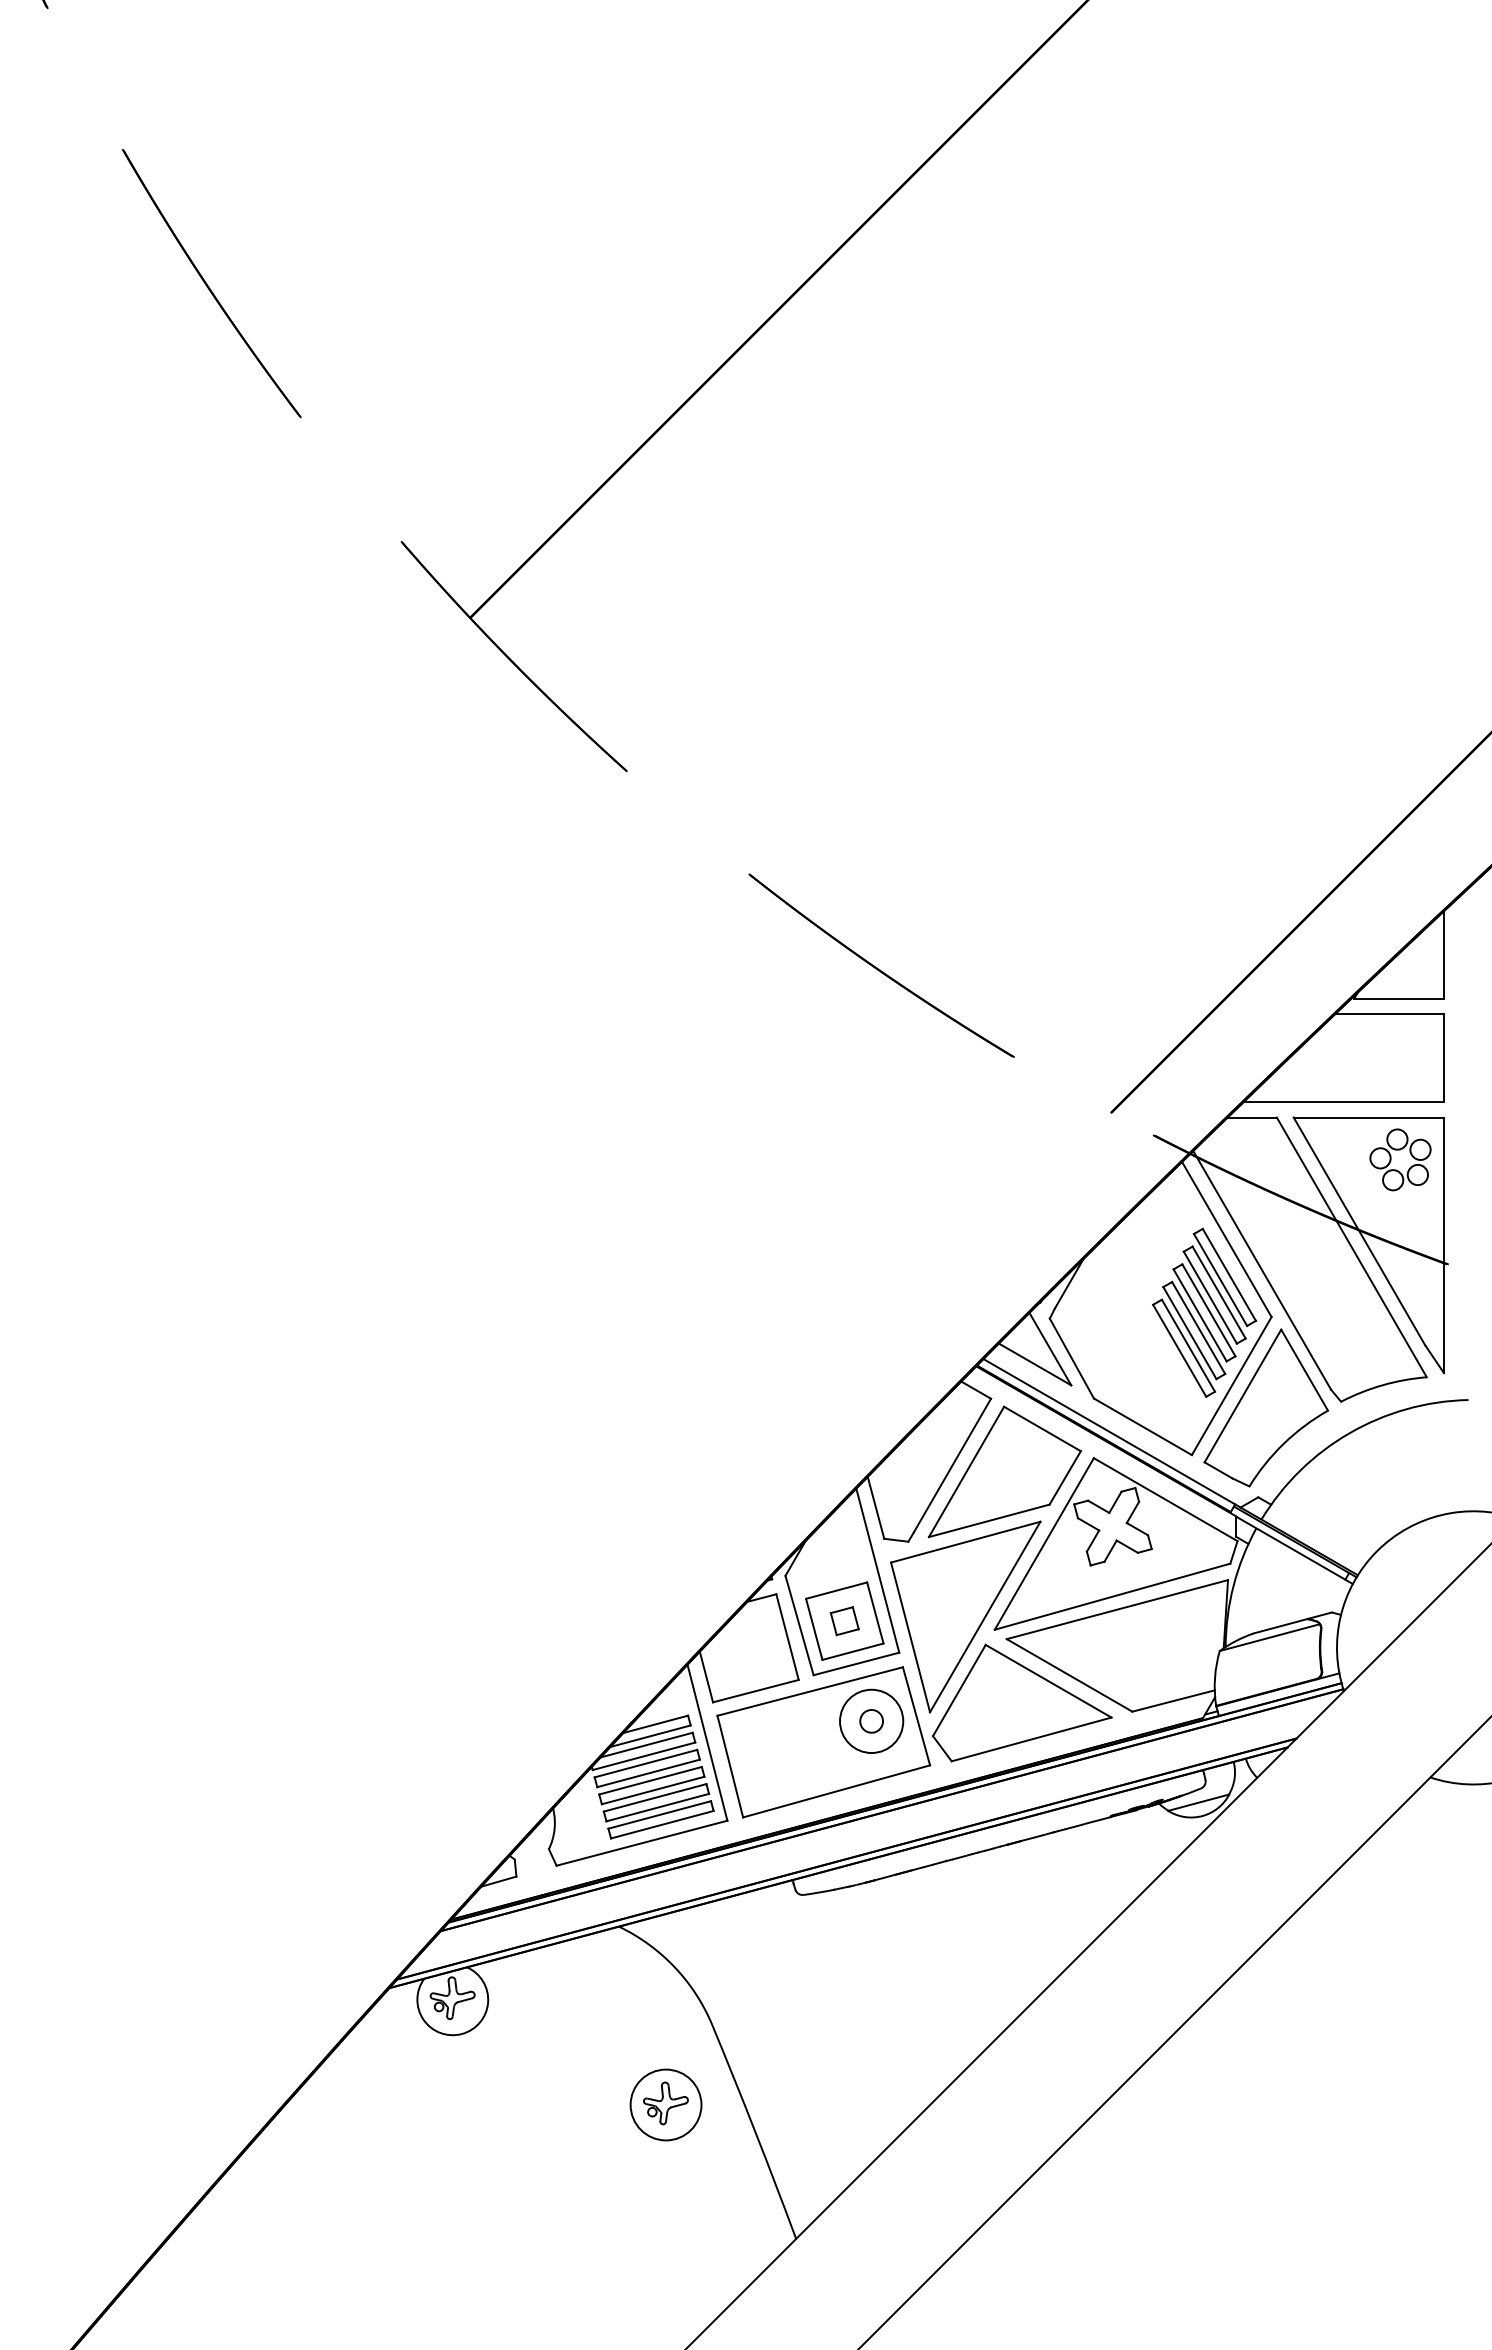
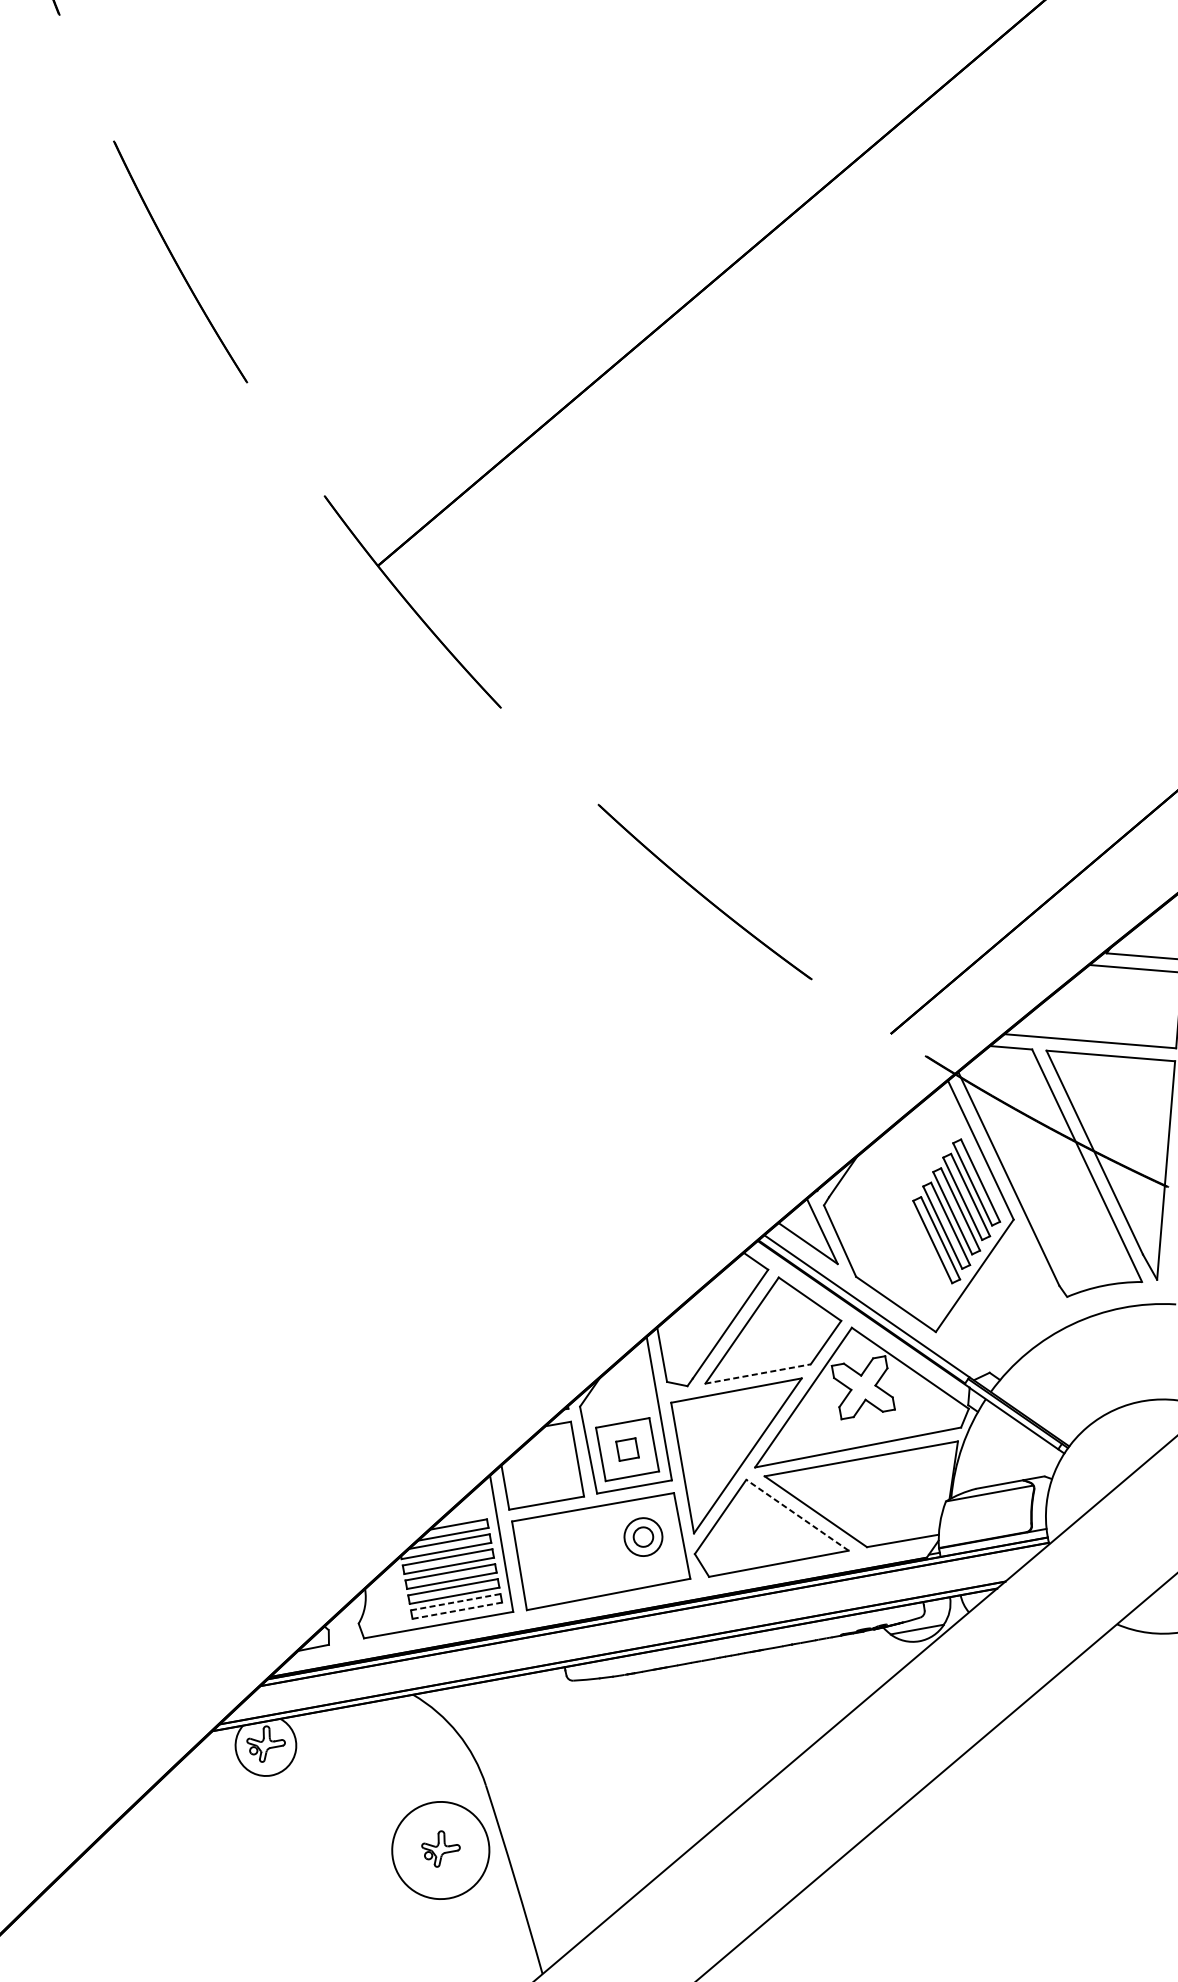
part: (1400, 1150) -> (1135, 1086), removed
part: (1265, 1407) -> (1002, 1296), removed
line: (989, 1520) -> (758, 1373), solid -> dashed
line: (1048, 1681) -> (797, 1515), solid -> dashed
circle: (871, 1721) -> (643, 1537), size x0.7
line: (660, 1814) -> (456, 1601), solid -> dashed
line: (661, 1824) -> (456, 1610), solid -> dashed
circle: (665, 2104) -> (440, 1850), size x1.6

